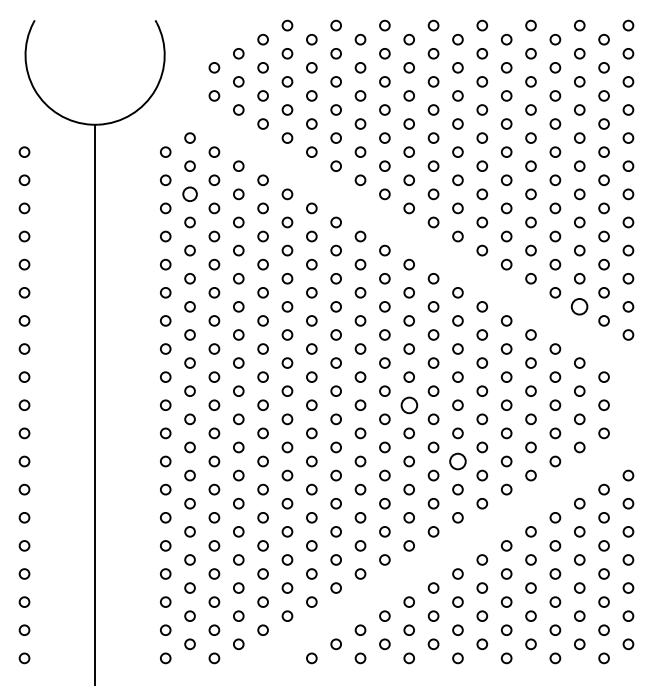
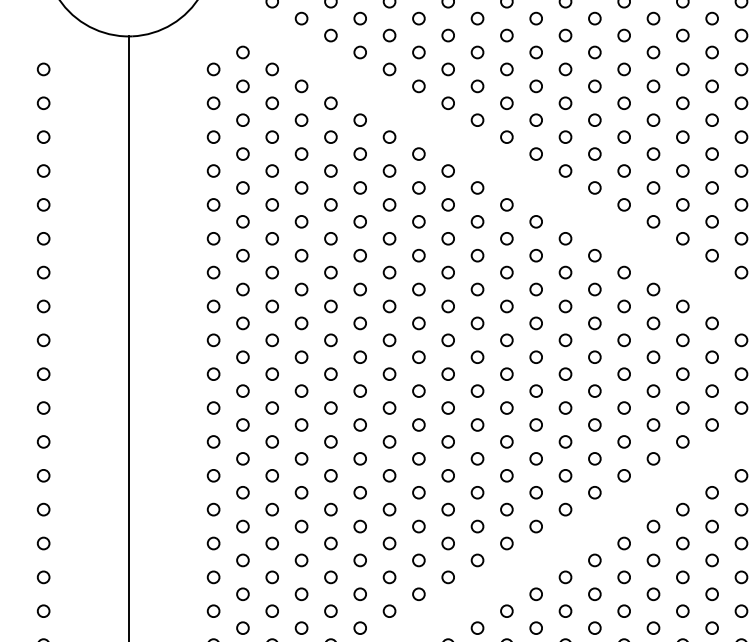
circle: (189, 194) -> (242, 120), size x0.71
circle: (579, 306) -> (711, 255), size x0.62
circle: (408, 404) -> (505, 373), size x0.62
circle: (457, 461) -> (564, 441), size x0.62

